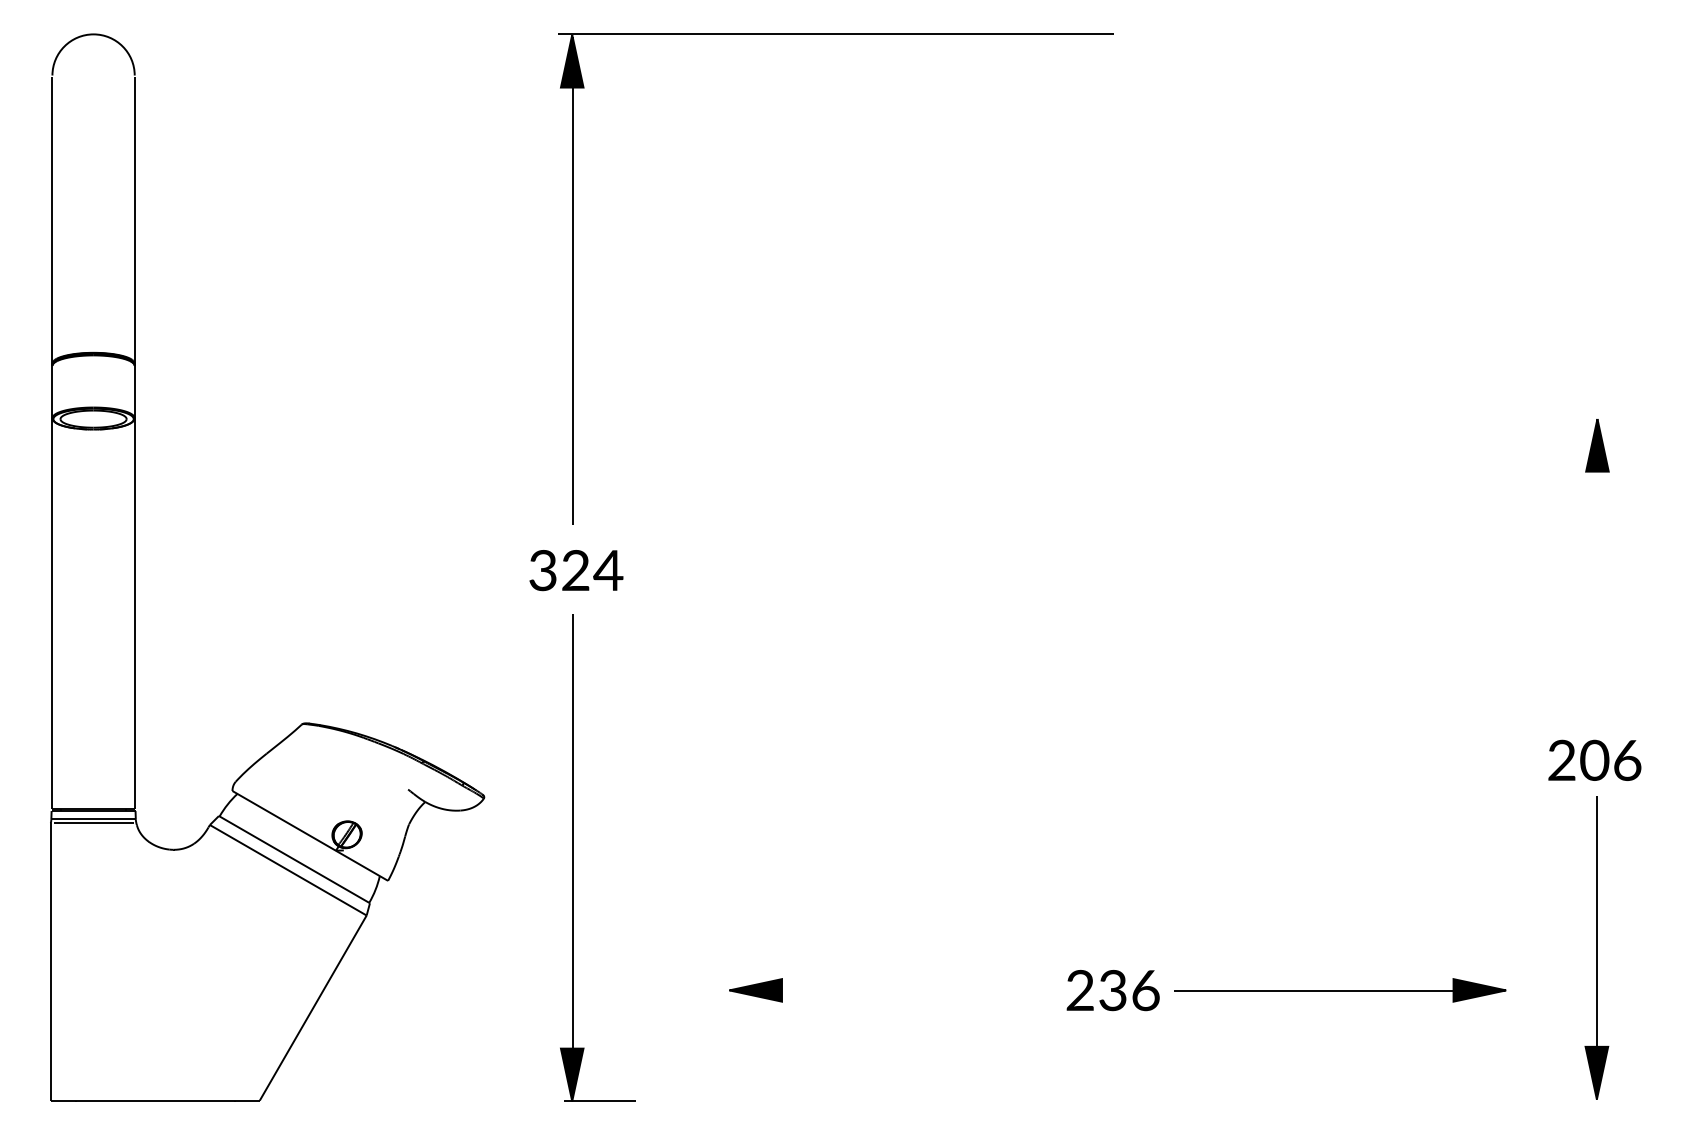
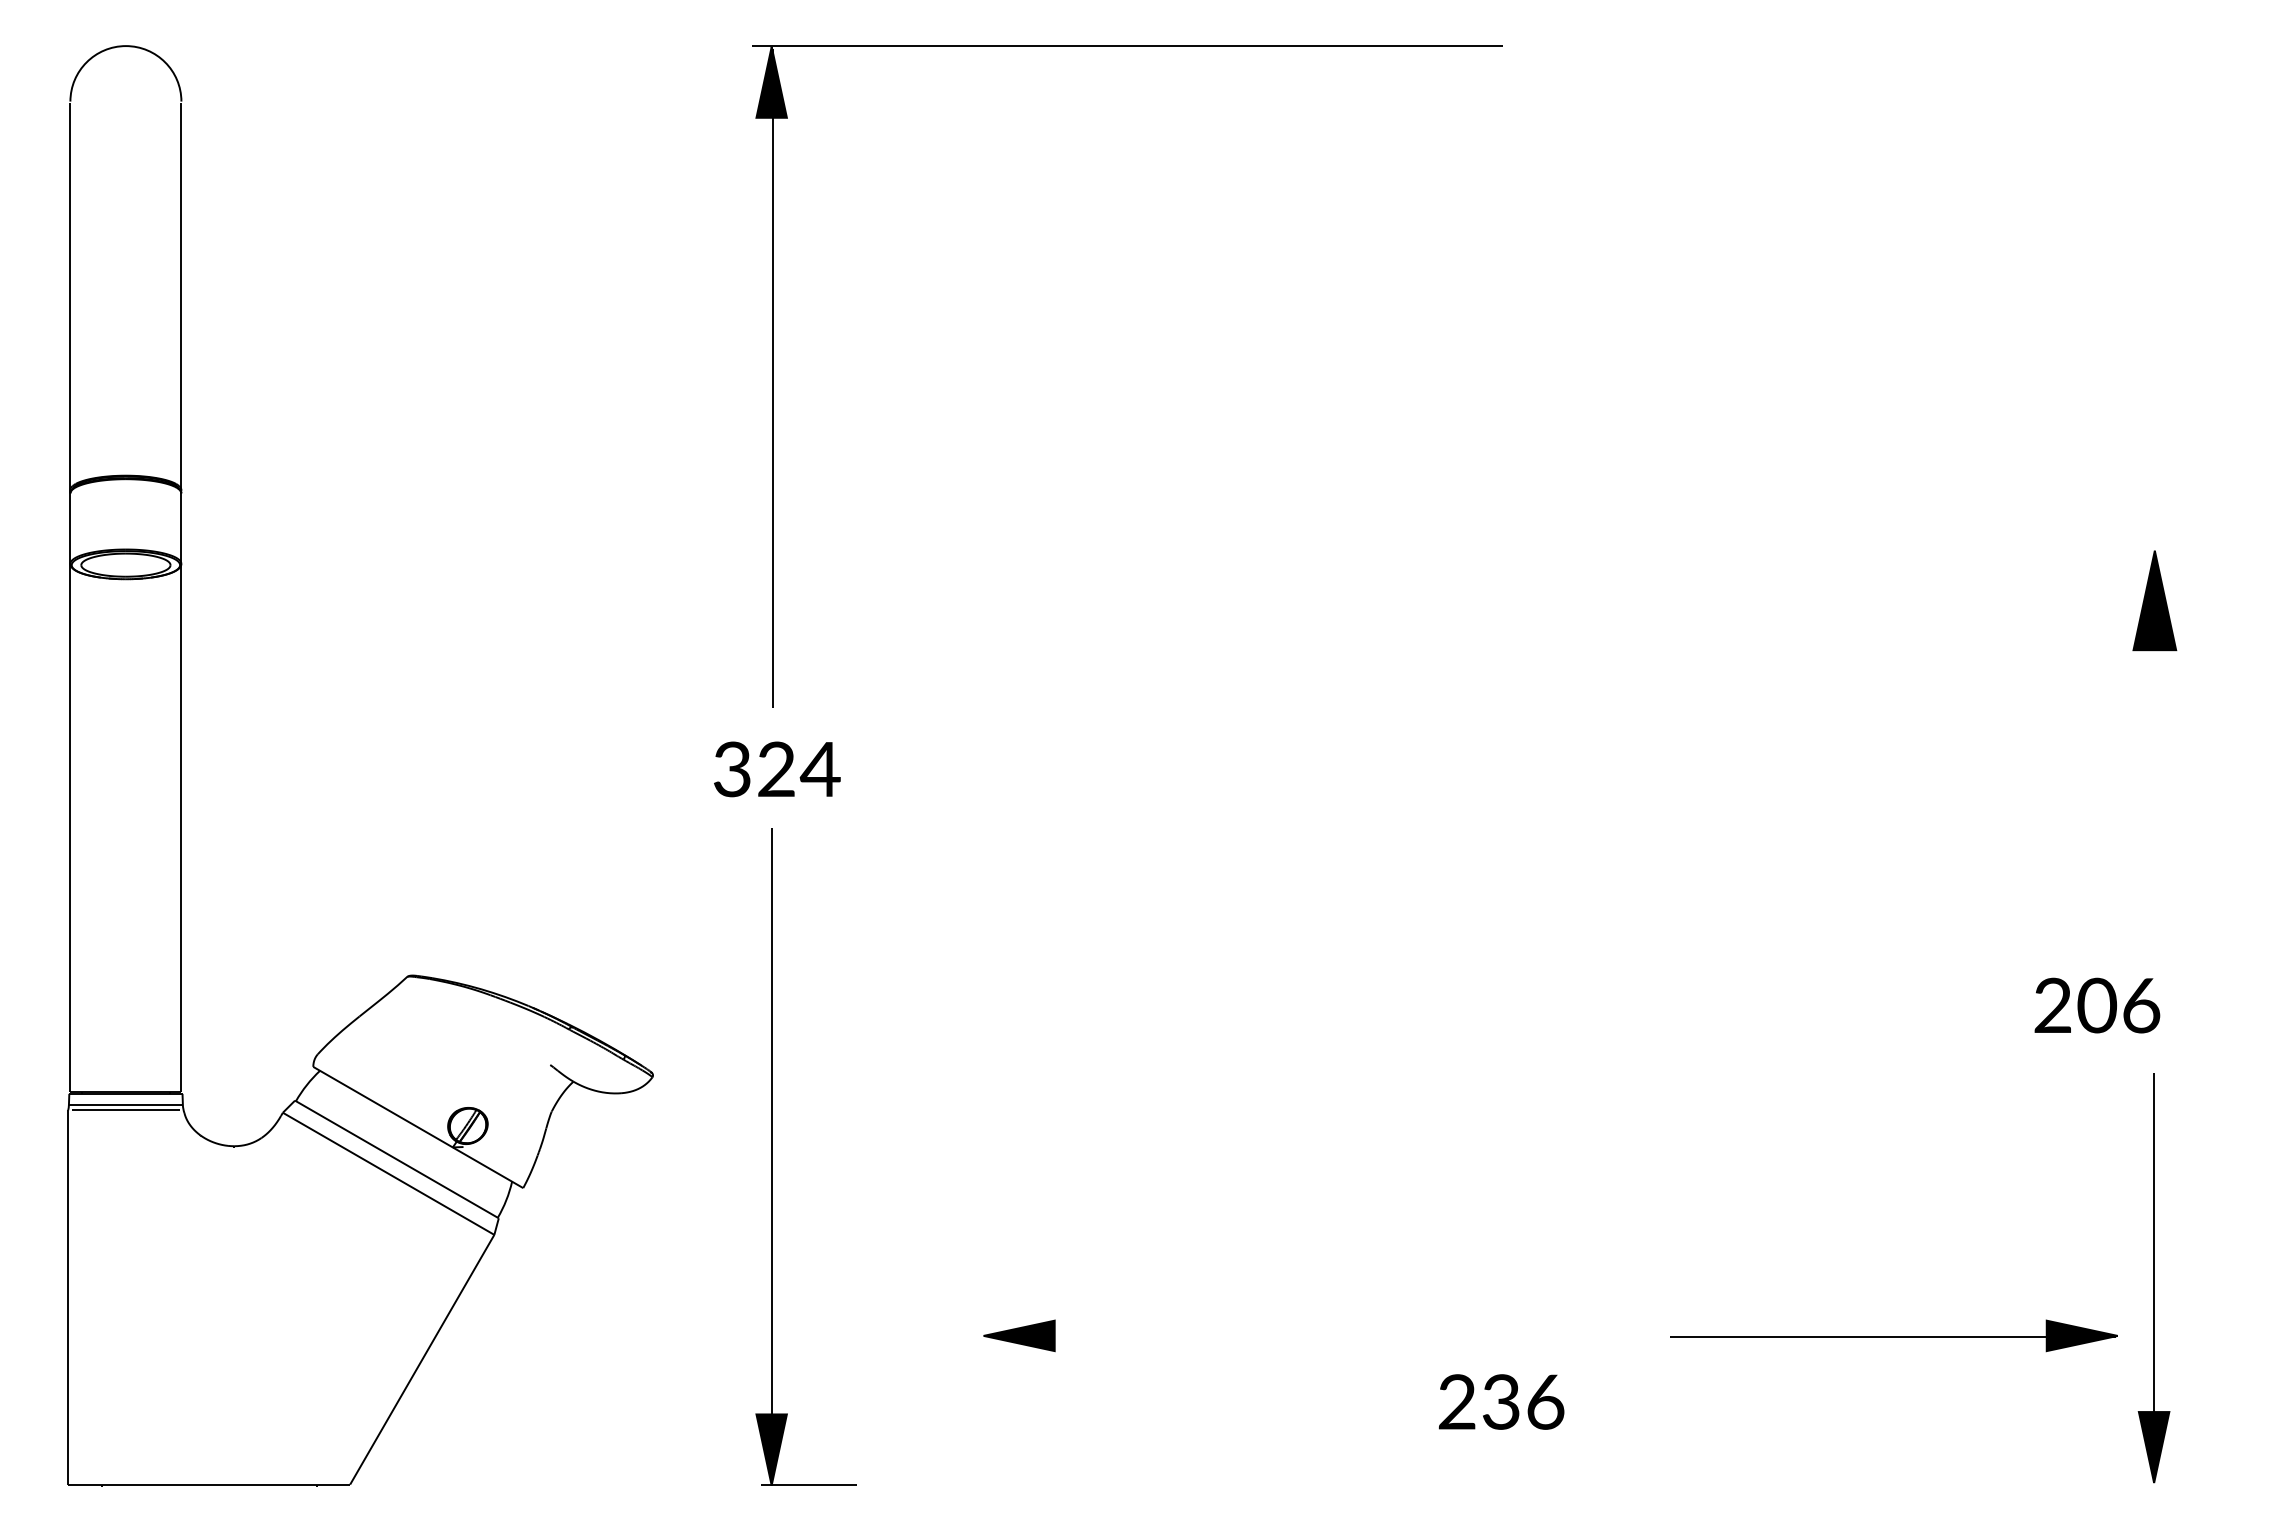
part: (1597, 445) -> (2154, 600), size x1.4
text: (1594, 760) -> (2097, 1005), moved
text: (1113, 990) -> (1501, 1401), moved
part: (1339, 990) -> (1893, 1335), moved

